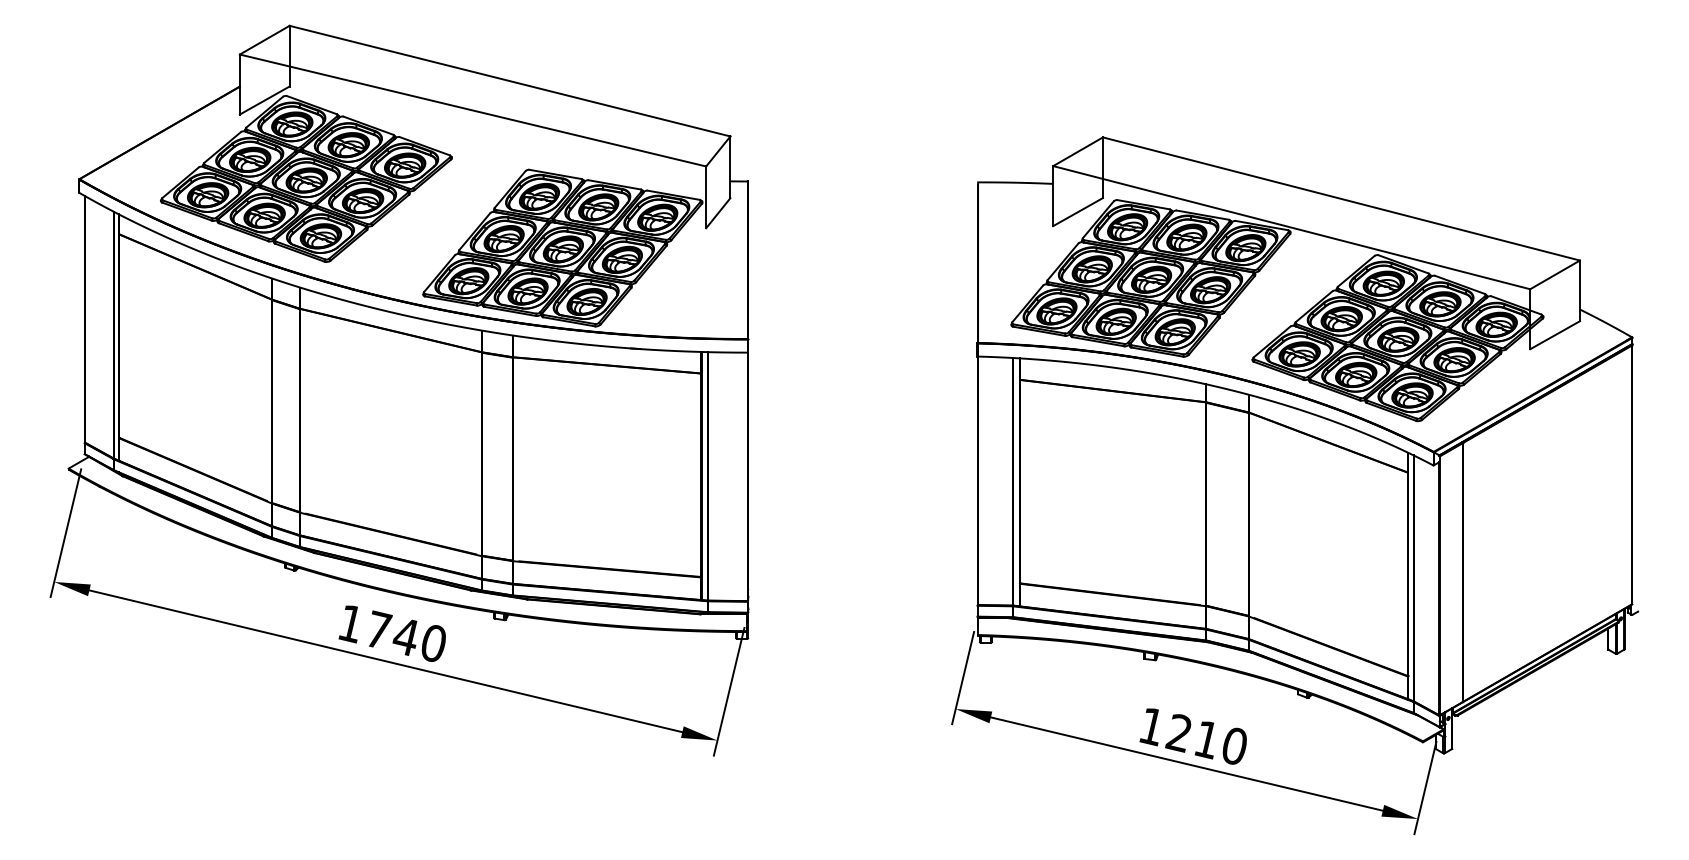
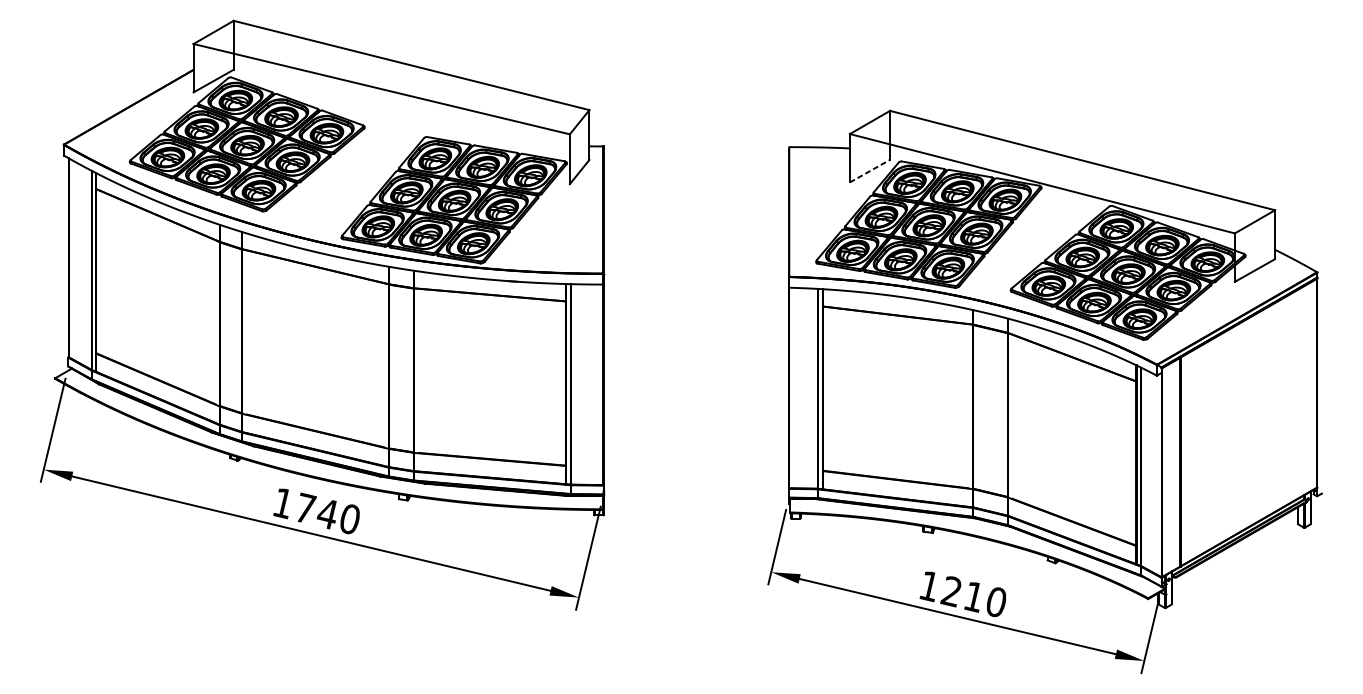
line: (1078, 212) -> (870, 171), solid -> dashed

